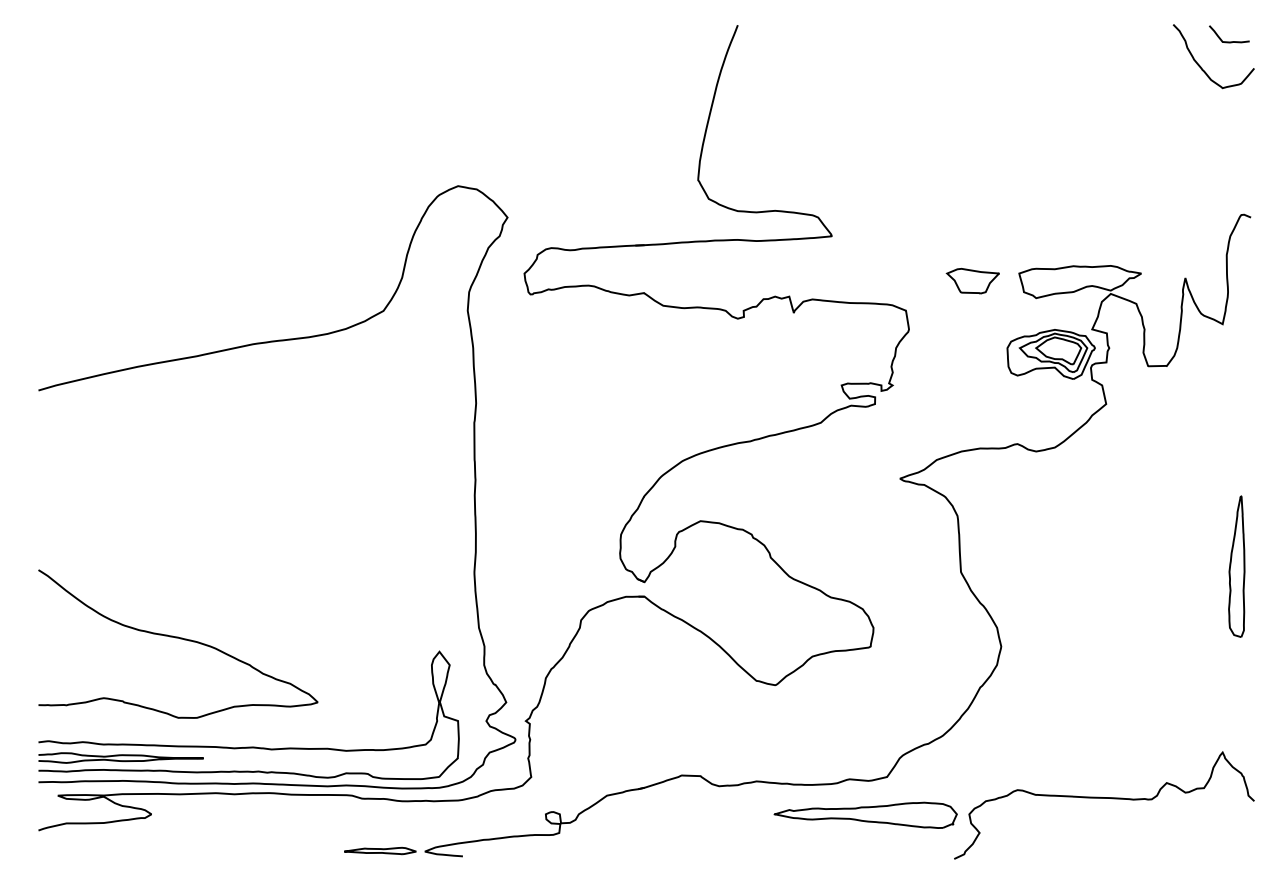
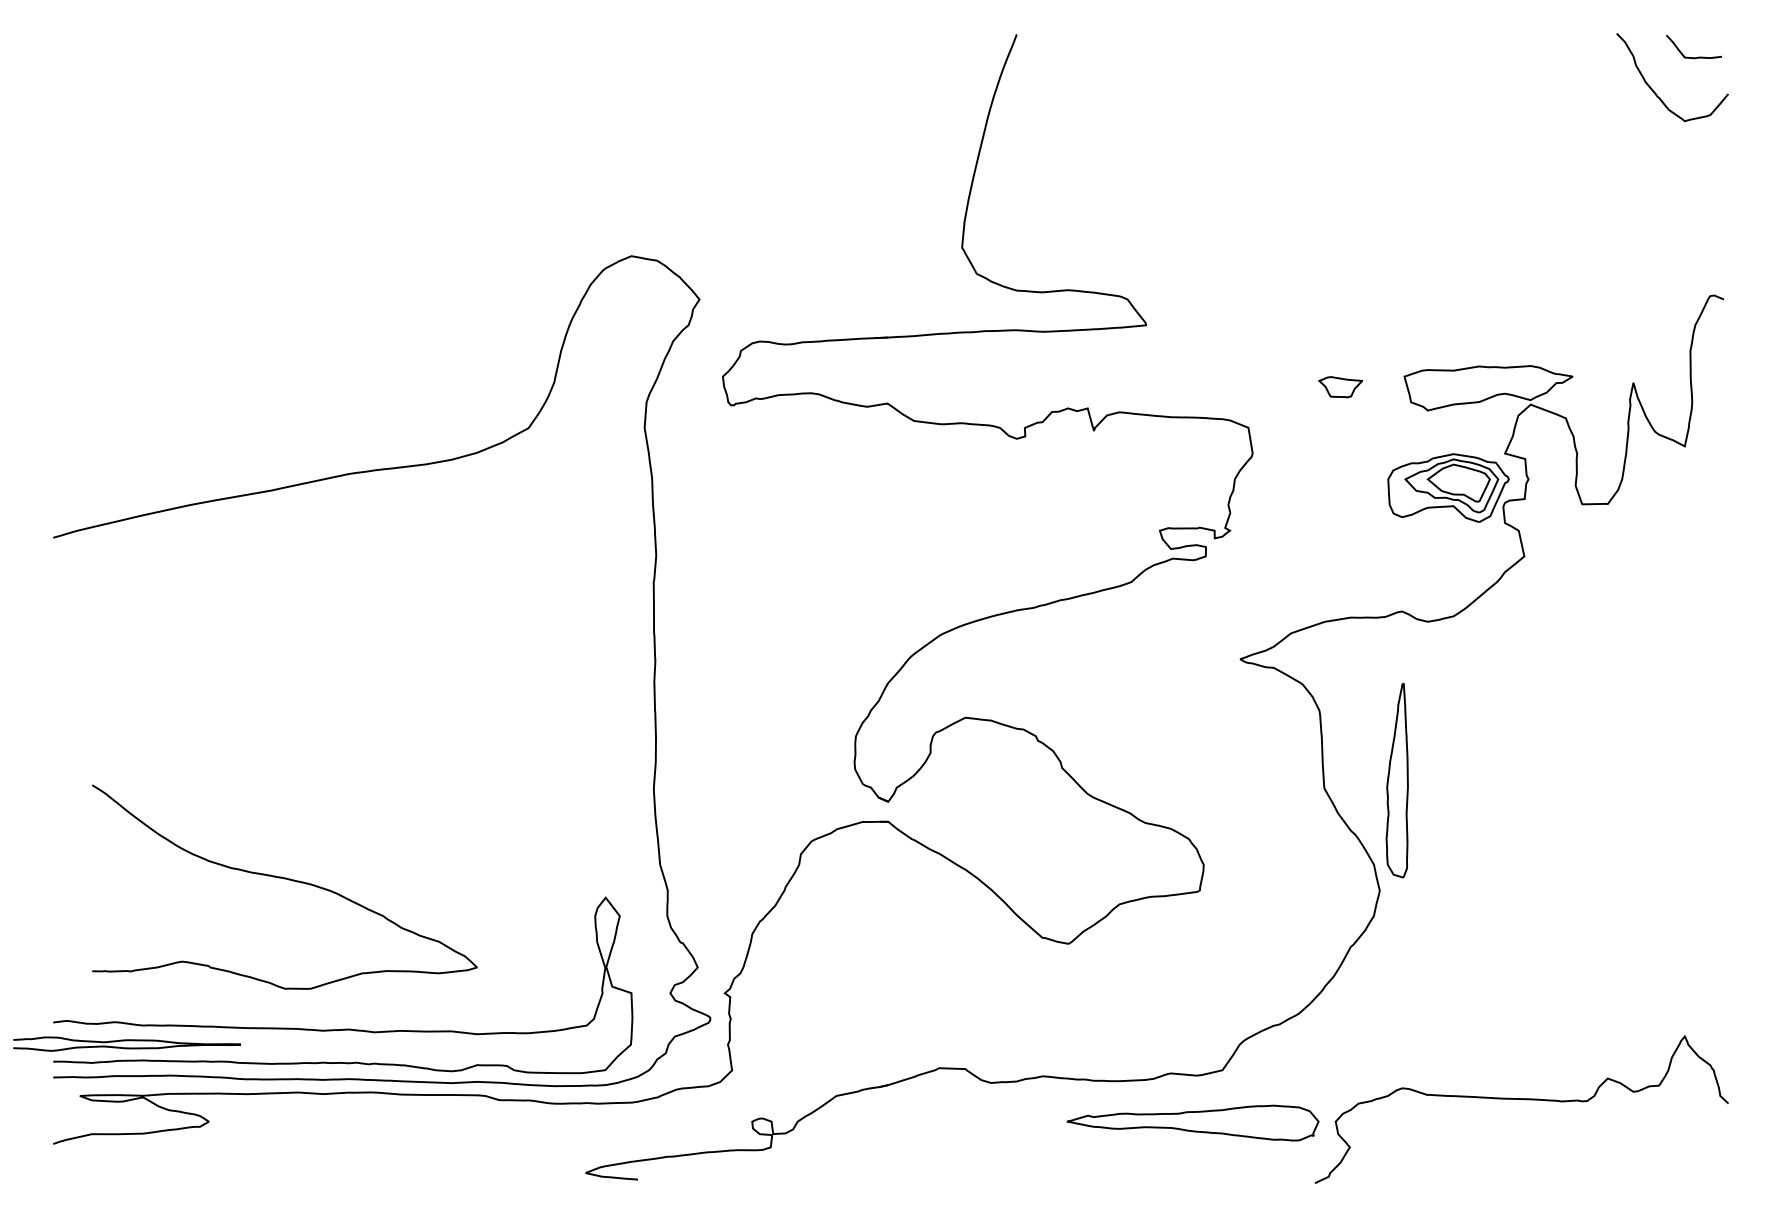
part: (972, 281) -> (1340, 387), size x0.6
part: (1236, 566) -> (1396, 780), moved
part: (178, 638) -> (284, 879), moved
curve: (120, 756) -> (126, 1041), moved
part: (379, 850) -> (523, 1171), removed

